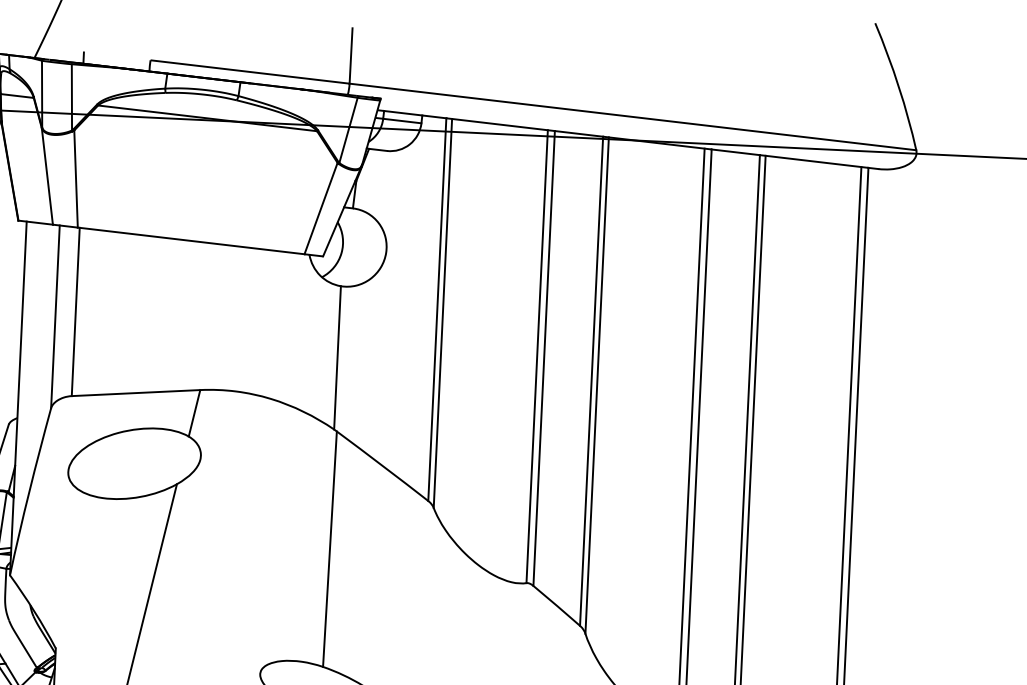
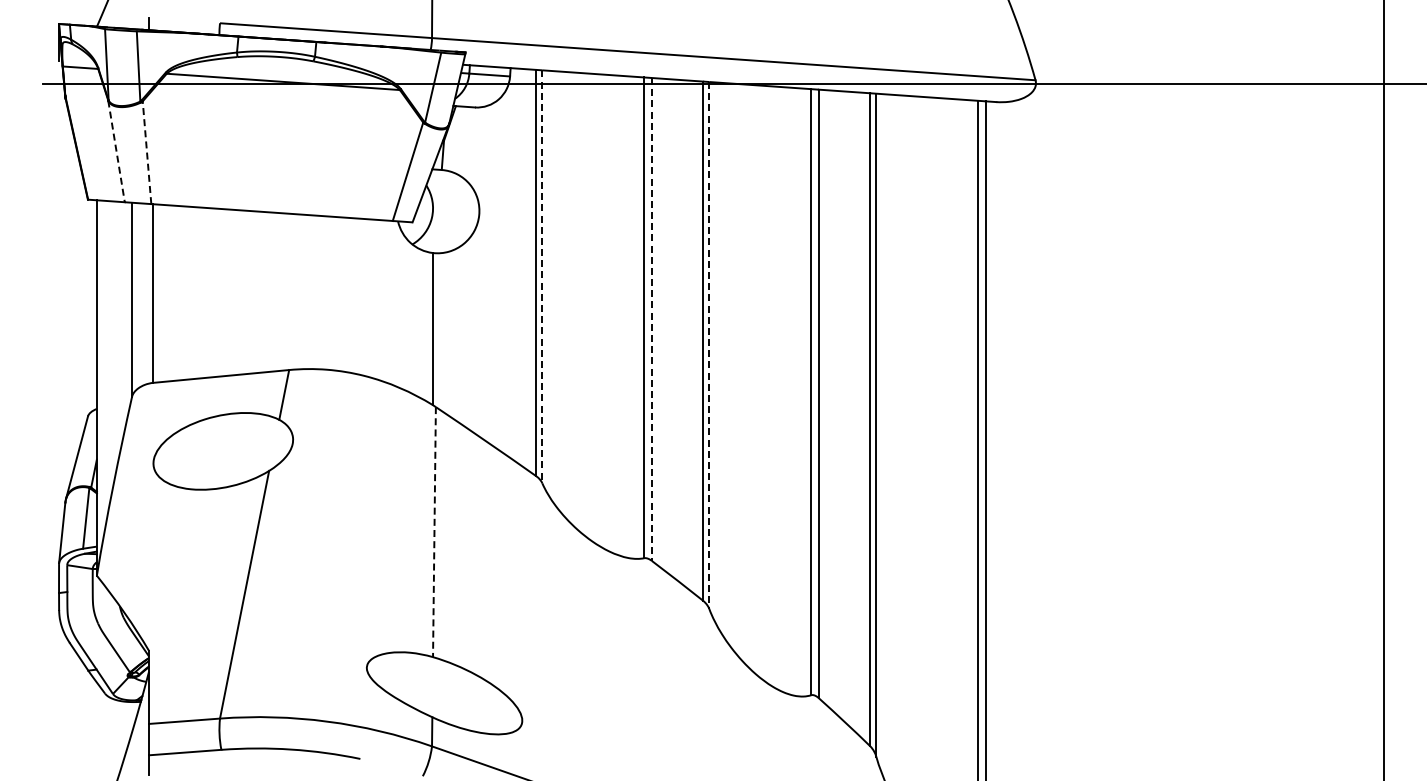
line: (47, 176) -> (116, 151), solid -> dashed
line: (76, 178) -> (147, 152), solid -> dashed
line: (443, 314) -> (542, 277), solid -> dashed
line: (543, 358) -> (651, 319), solid -> dashed
line: (597, 385) -> (709, 345), solid -> dashed
line: (329, 549) -> (434, 532), solid -> dashed

